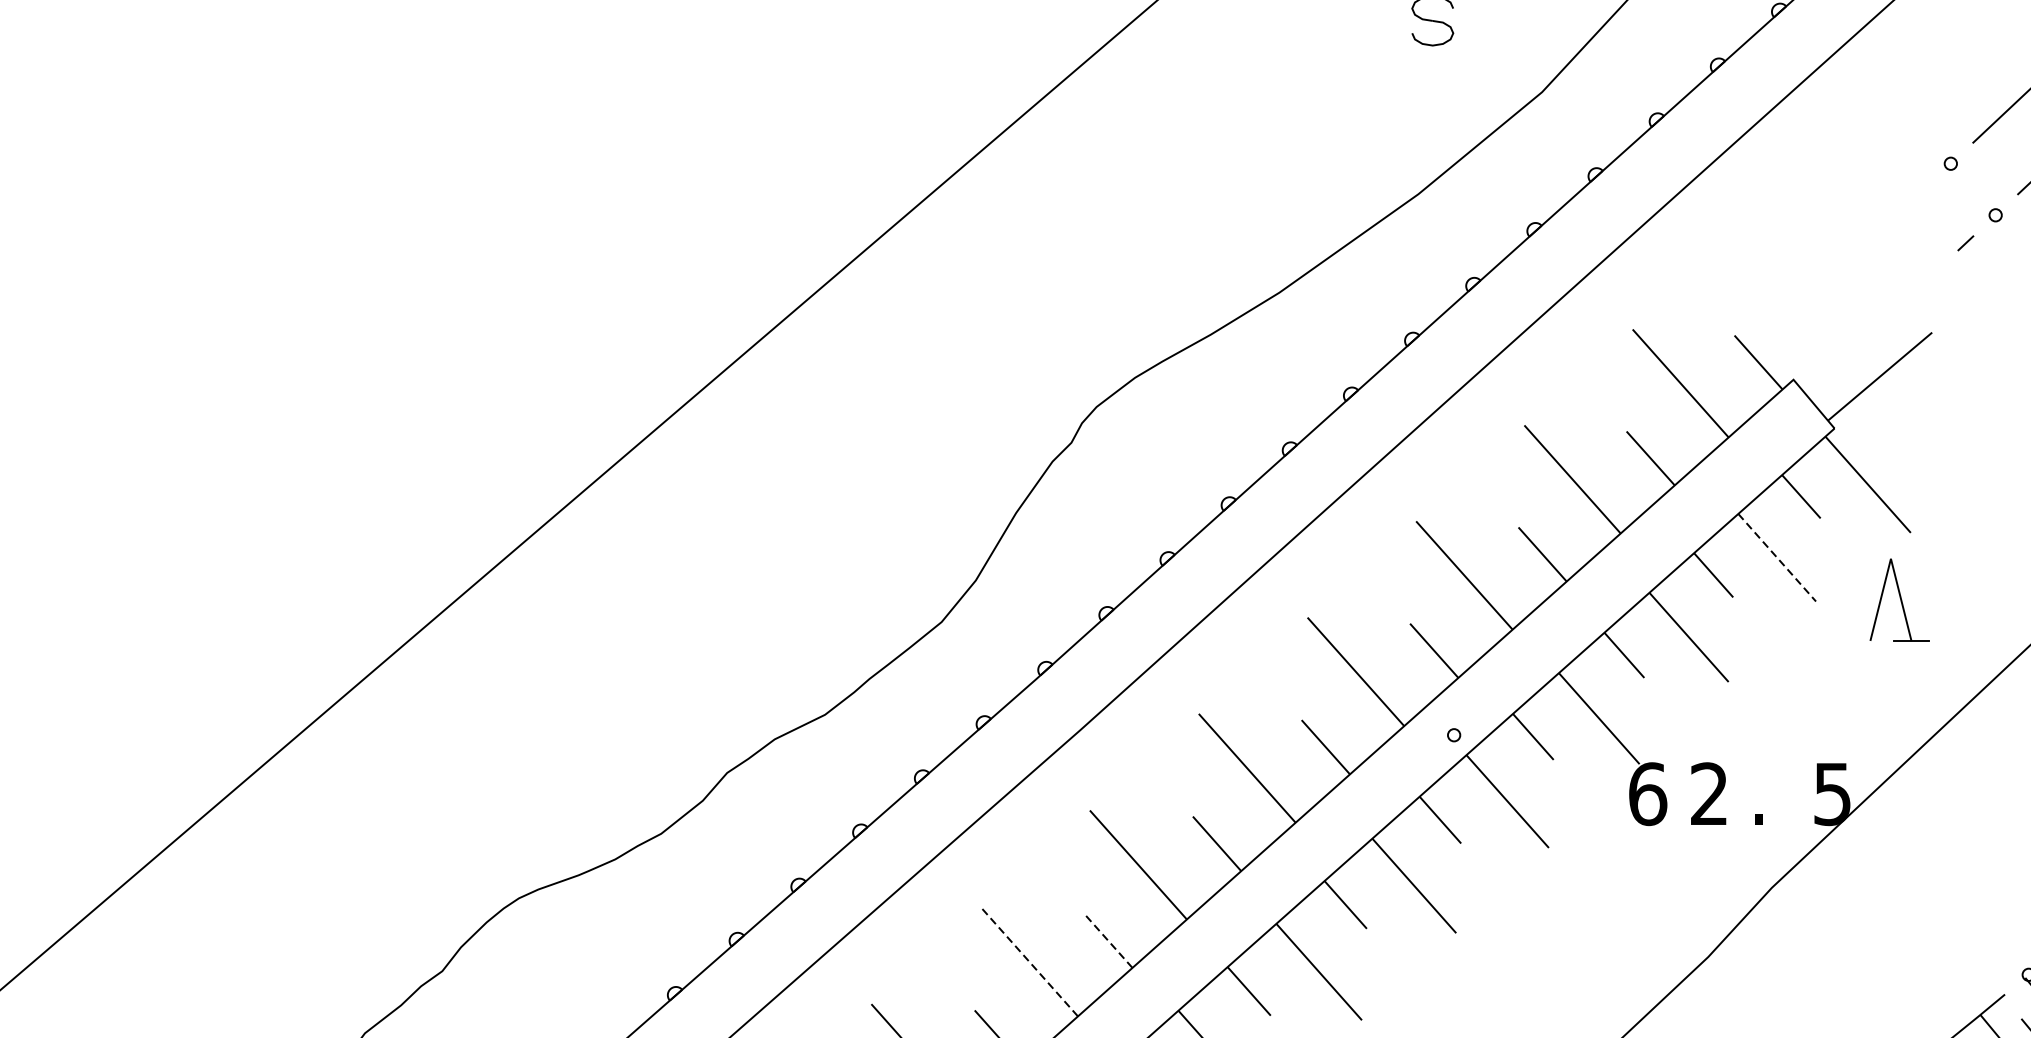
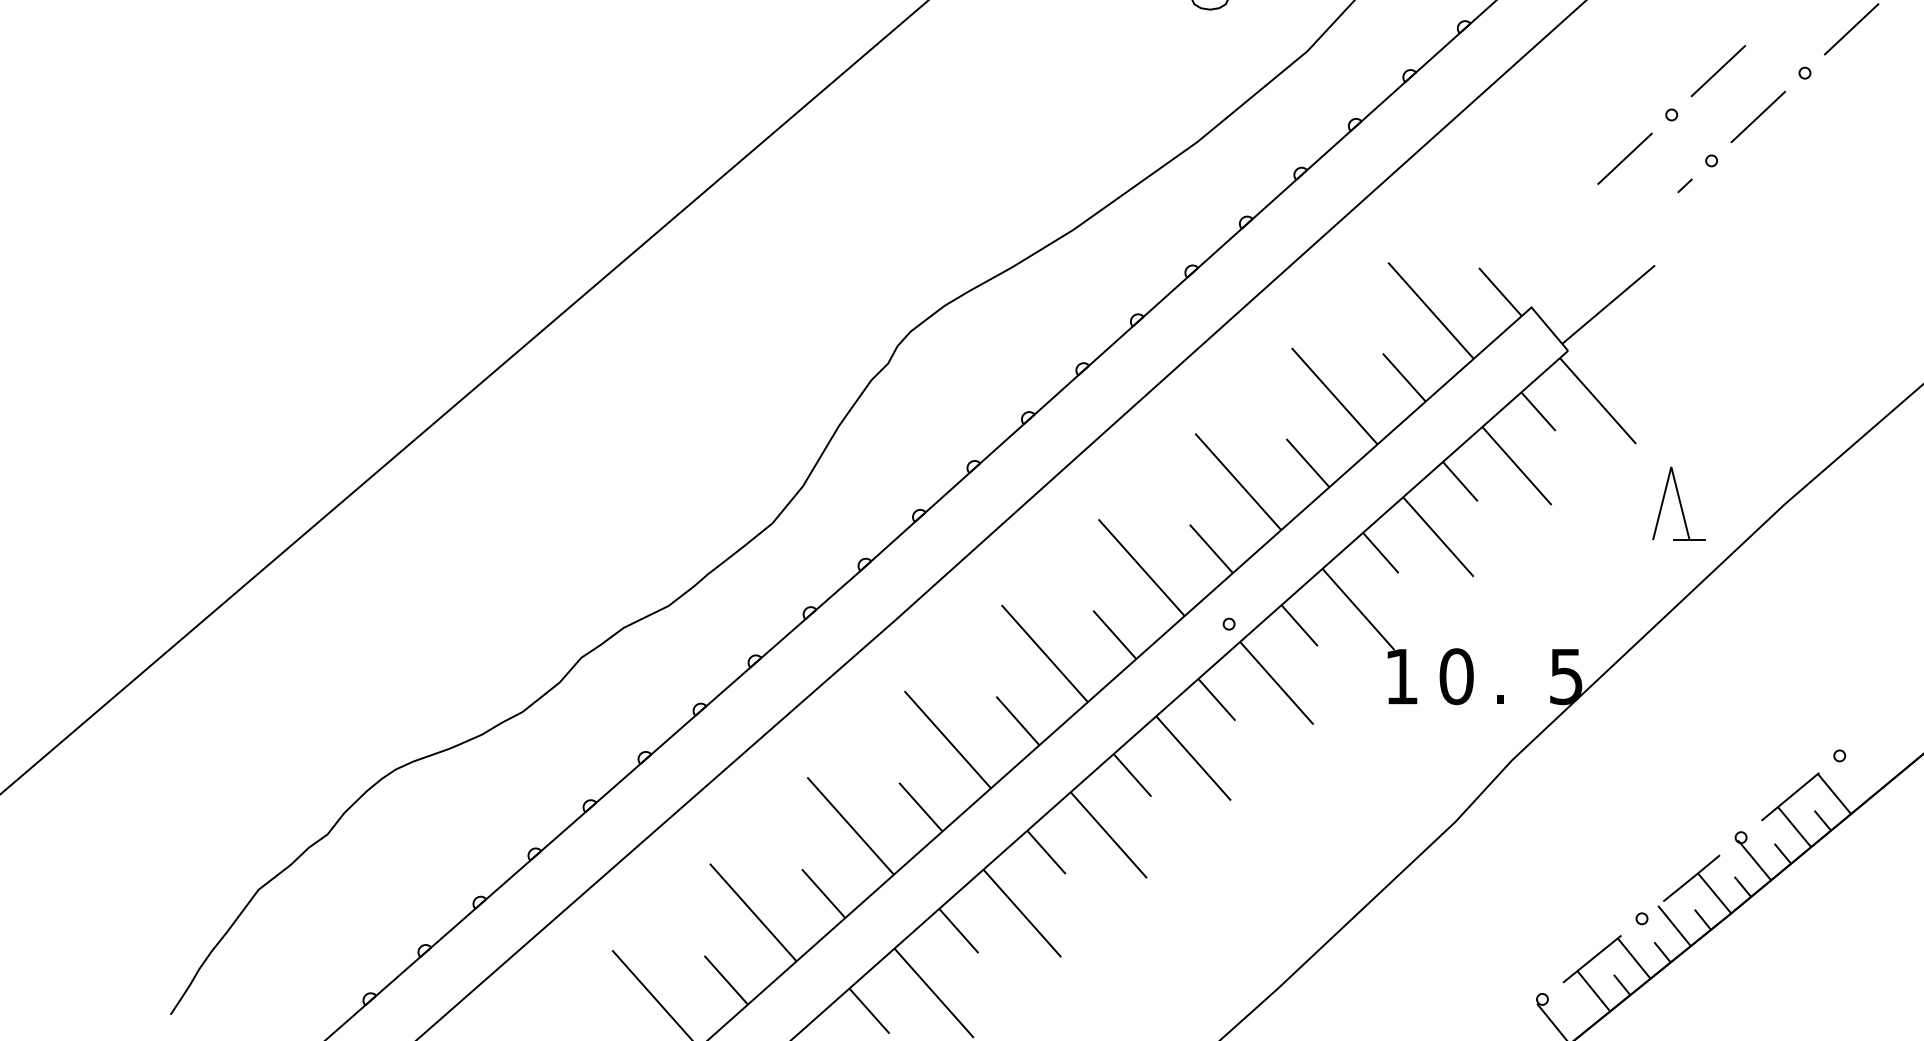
line: (1897, 212) -> (1624, 158), added
line: (1777, 558) -> (1517, 466), dashed -> solid
part: (1898, 599) -> (1678, 503), moved
text: (1648, 793) -> (1402, 676), 6 -> 1
text: (1709, 793) -> (1456, 676), 2 -> 0
line: (1107, 940) -> (920, 807), dashed -> solid
line: (1029, 961) -> (850, 825), dashed -> solid

